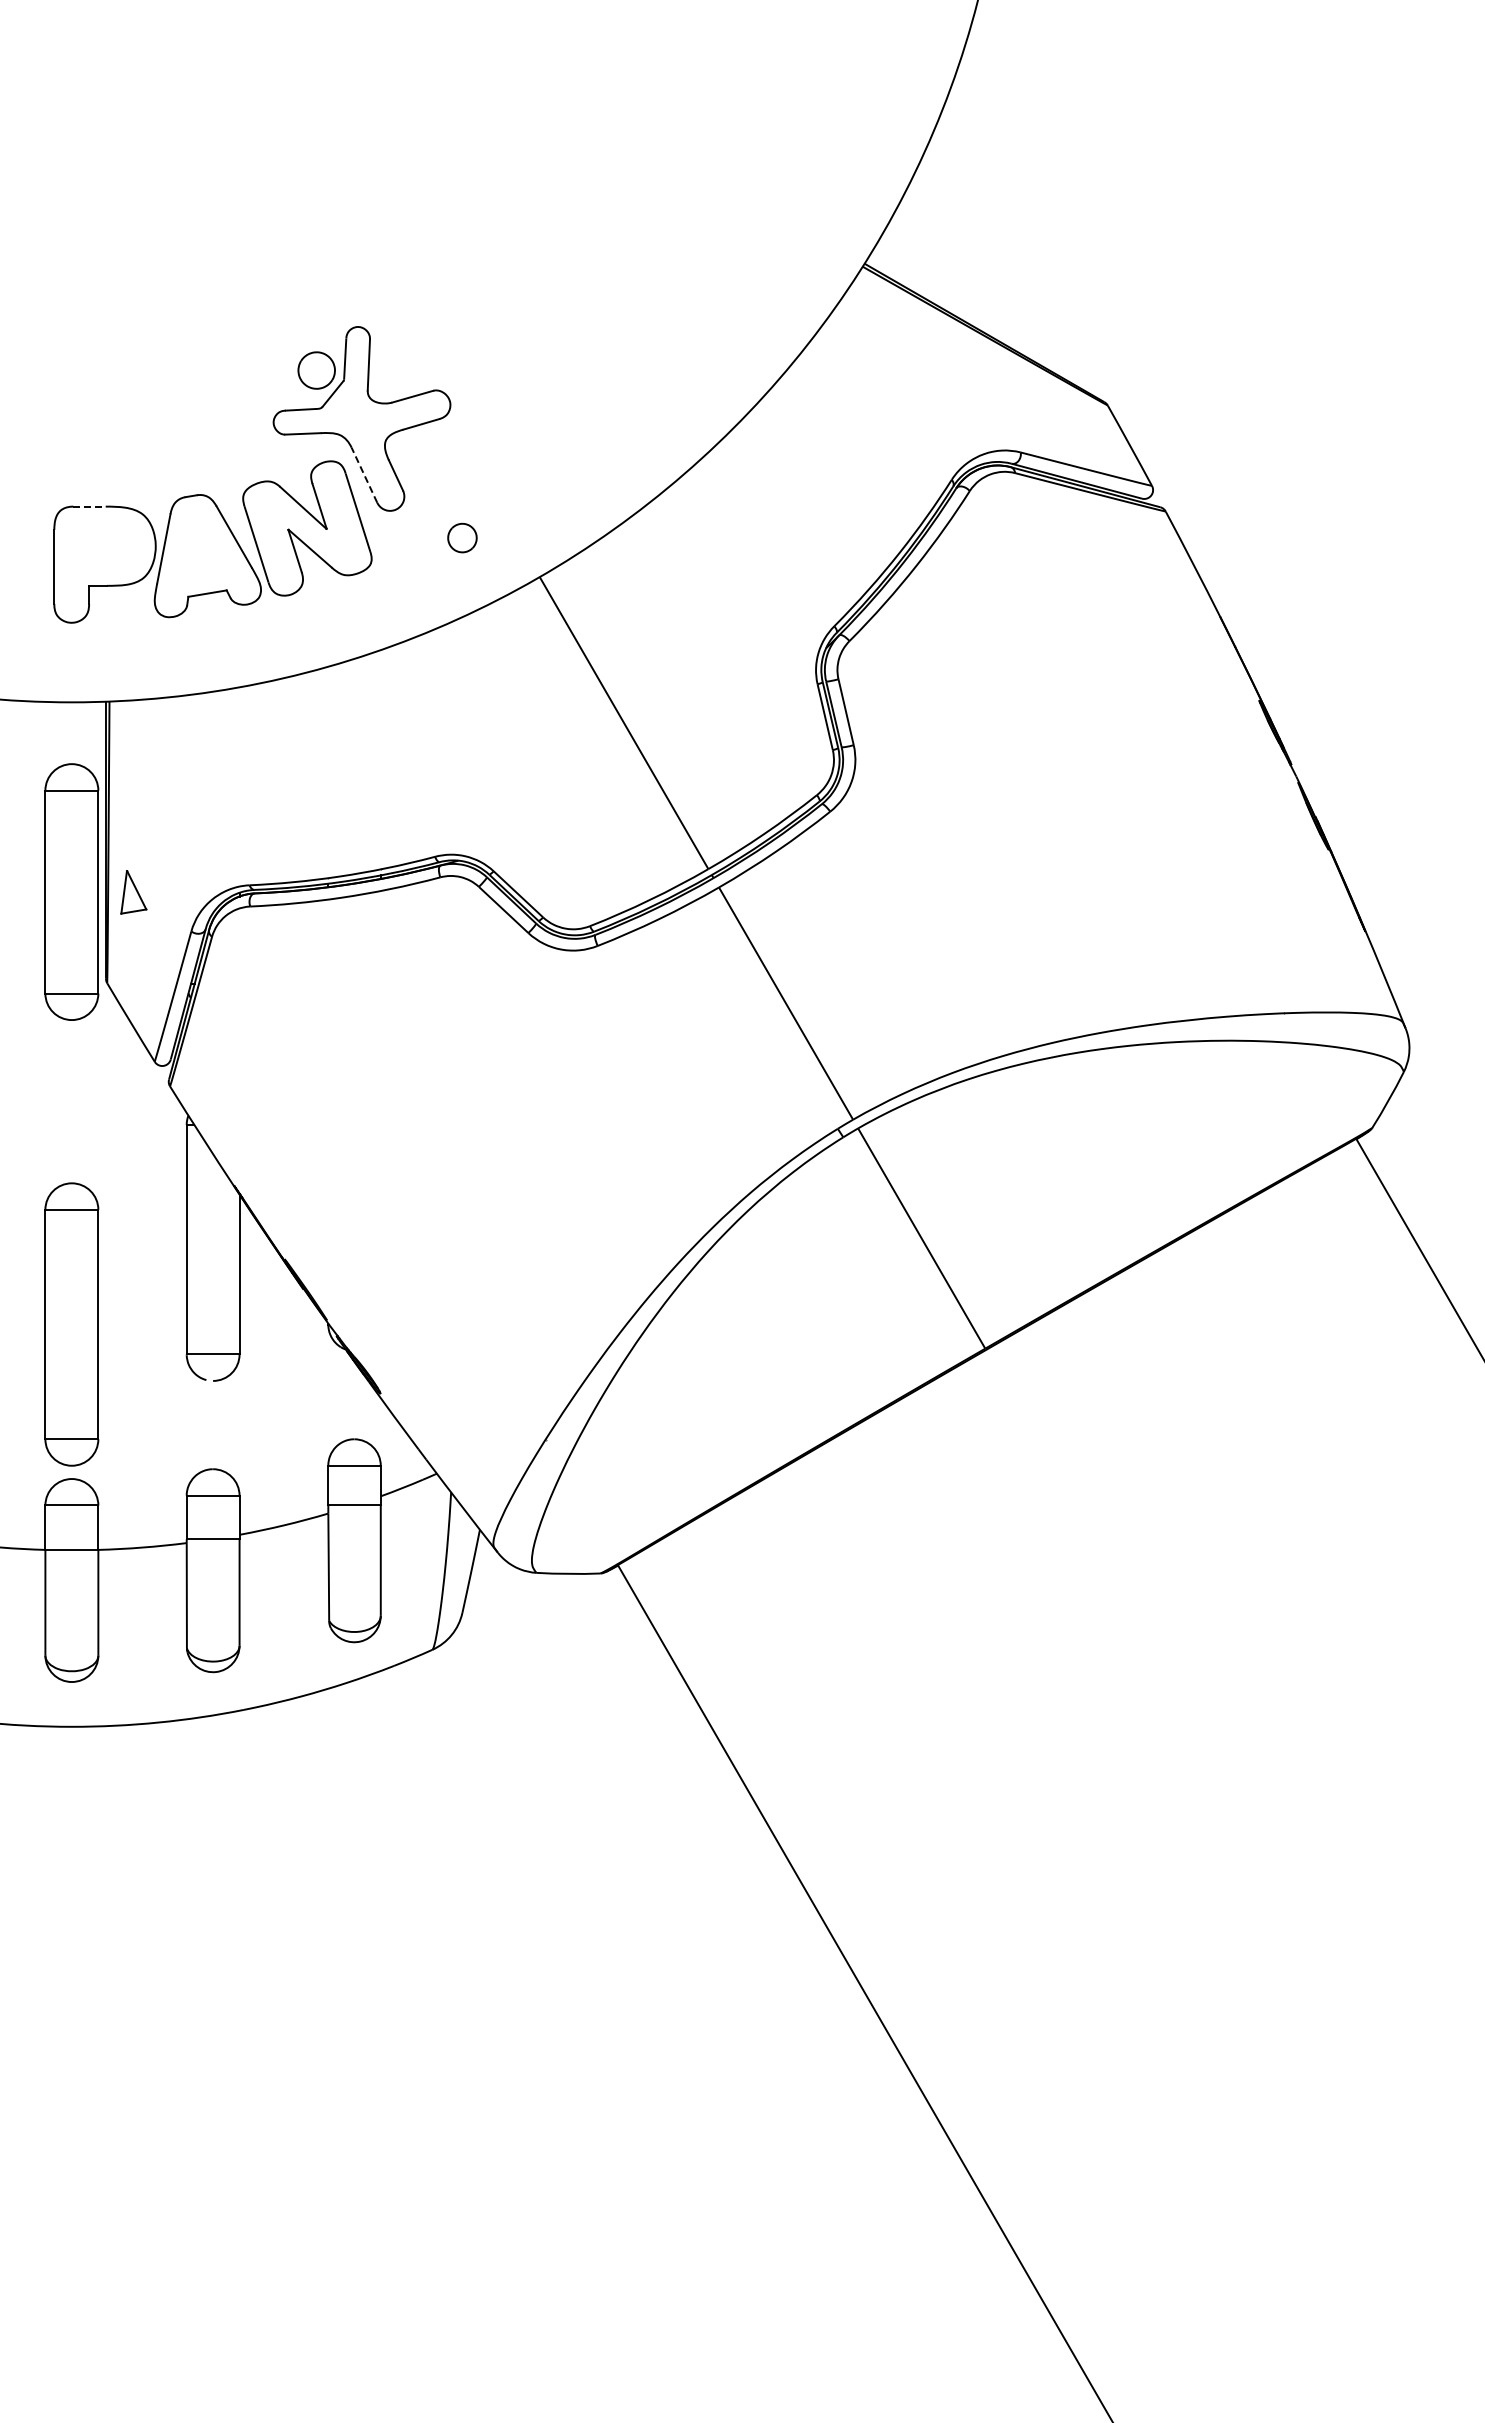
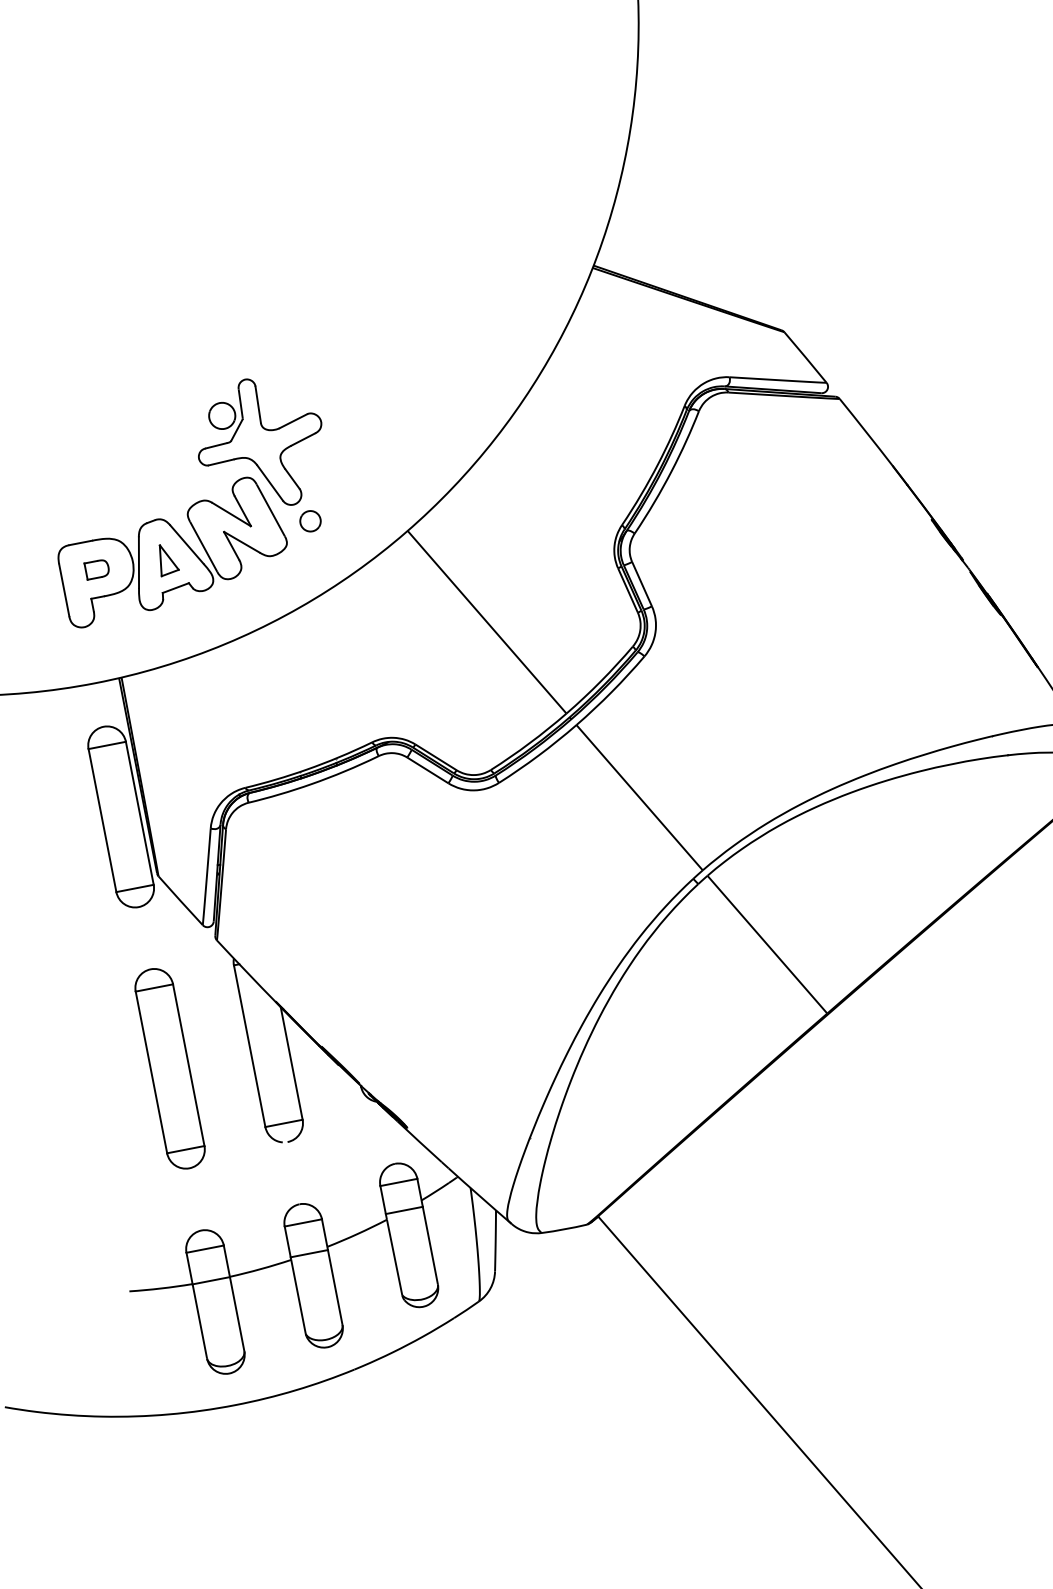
line: (364, 474) -> (270, 482), dashed -> solid
line: (90, 506) -> (81, 542), dashed -> solid
part: (462, 537) -> (310, 520), moved
part: (104, 546) -> (96, 568), added
part: (133, 892) -> (167, 559), moved
part: (71, 1324) -> (169, 1068), moved

